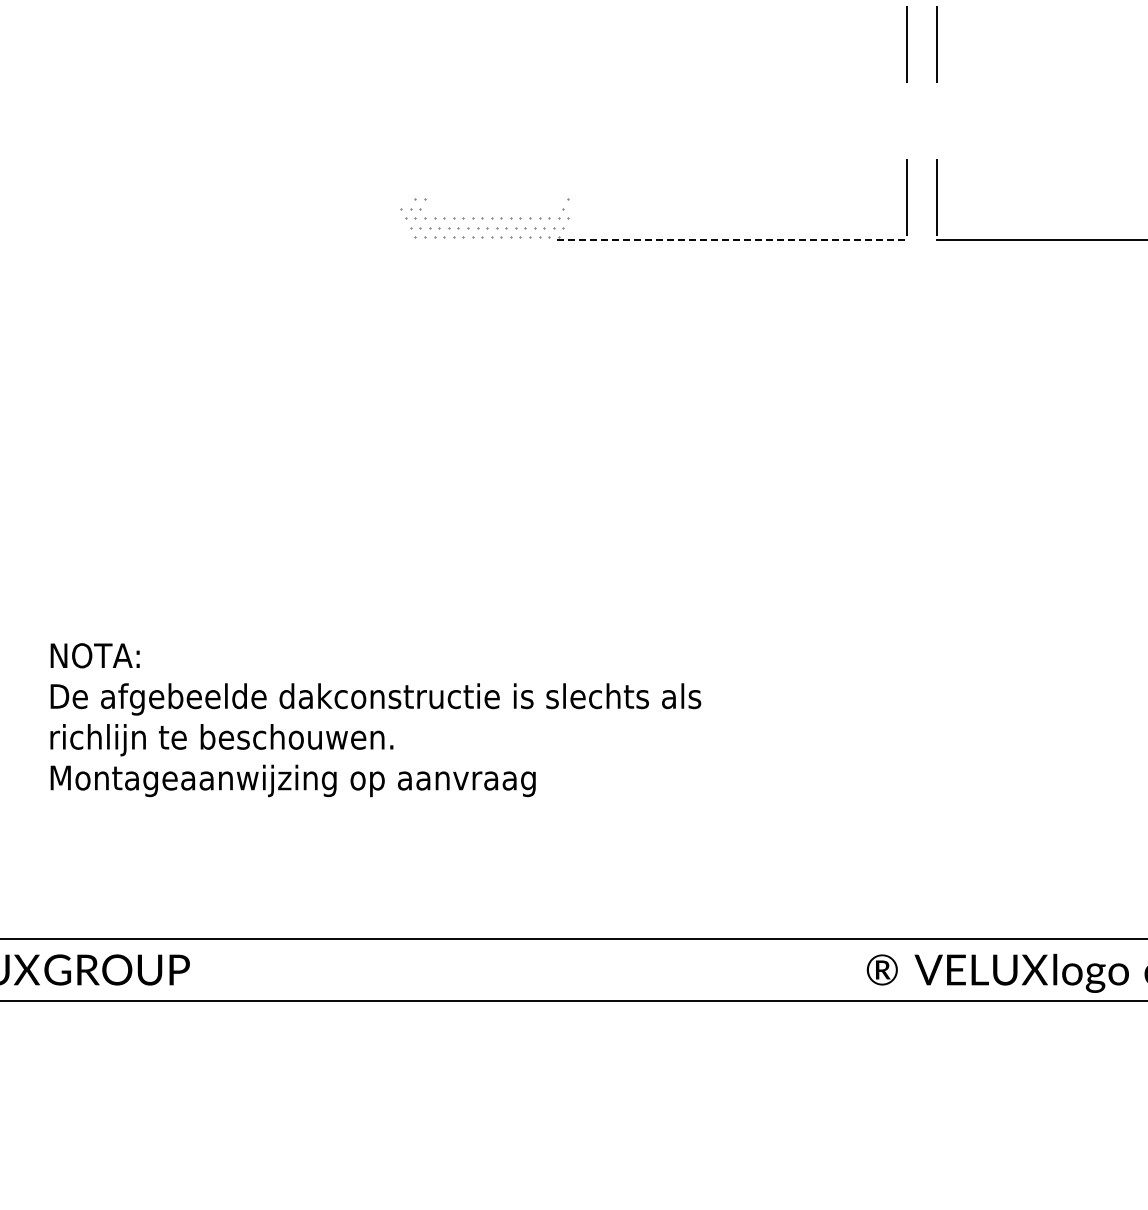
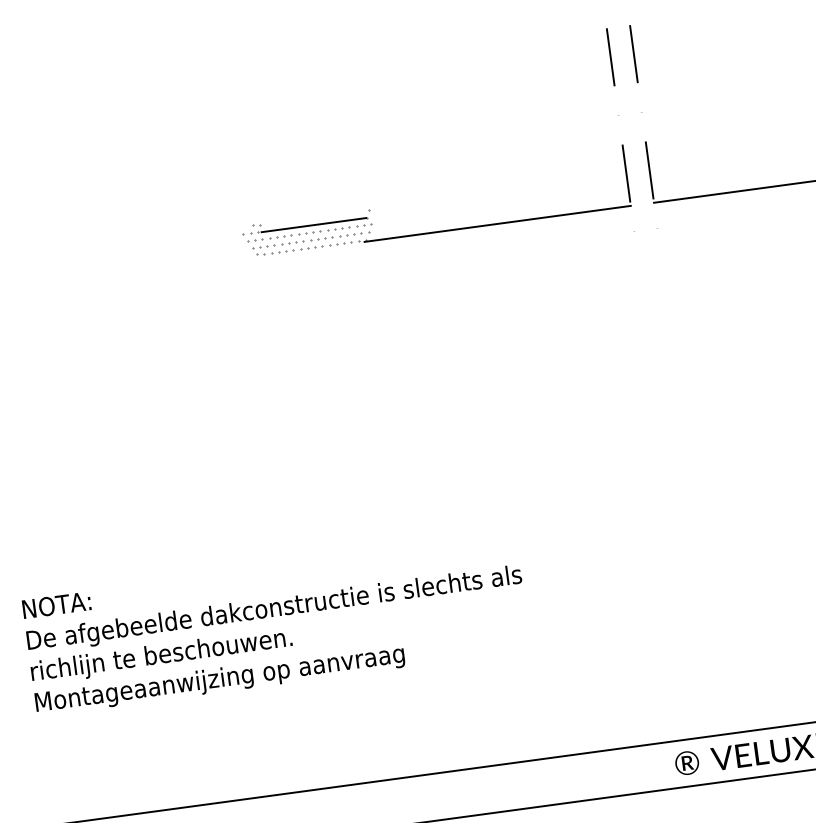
line: (493, 209) -> (313, 225), added
line: (732, 239) -> (498, 223), dashed -> solid

